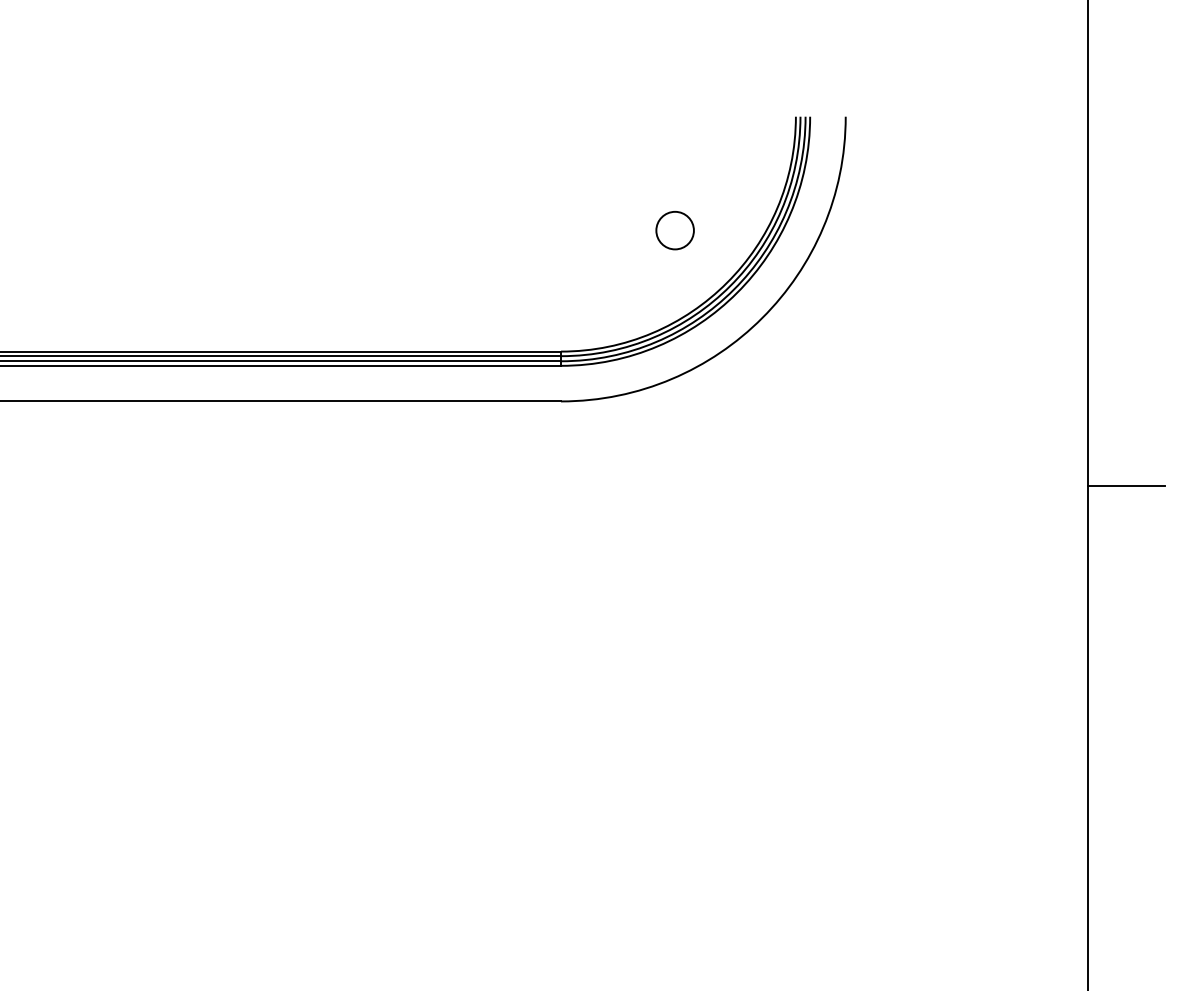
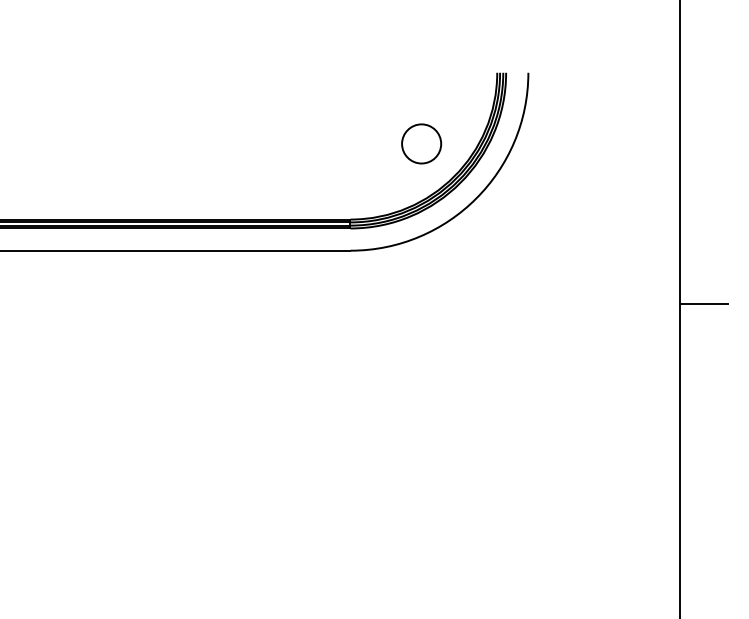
circle: (674, 229) -> (421, 143), size x1.67

